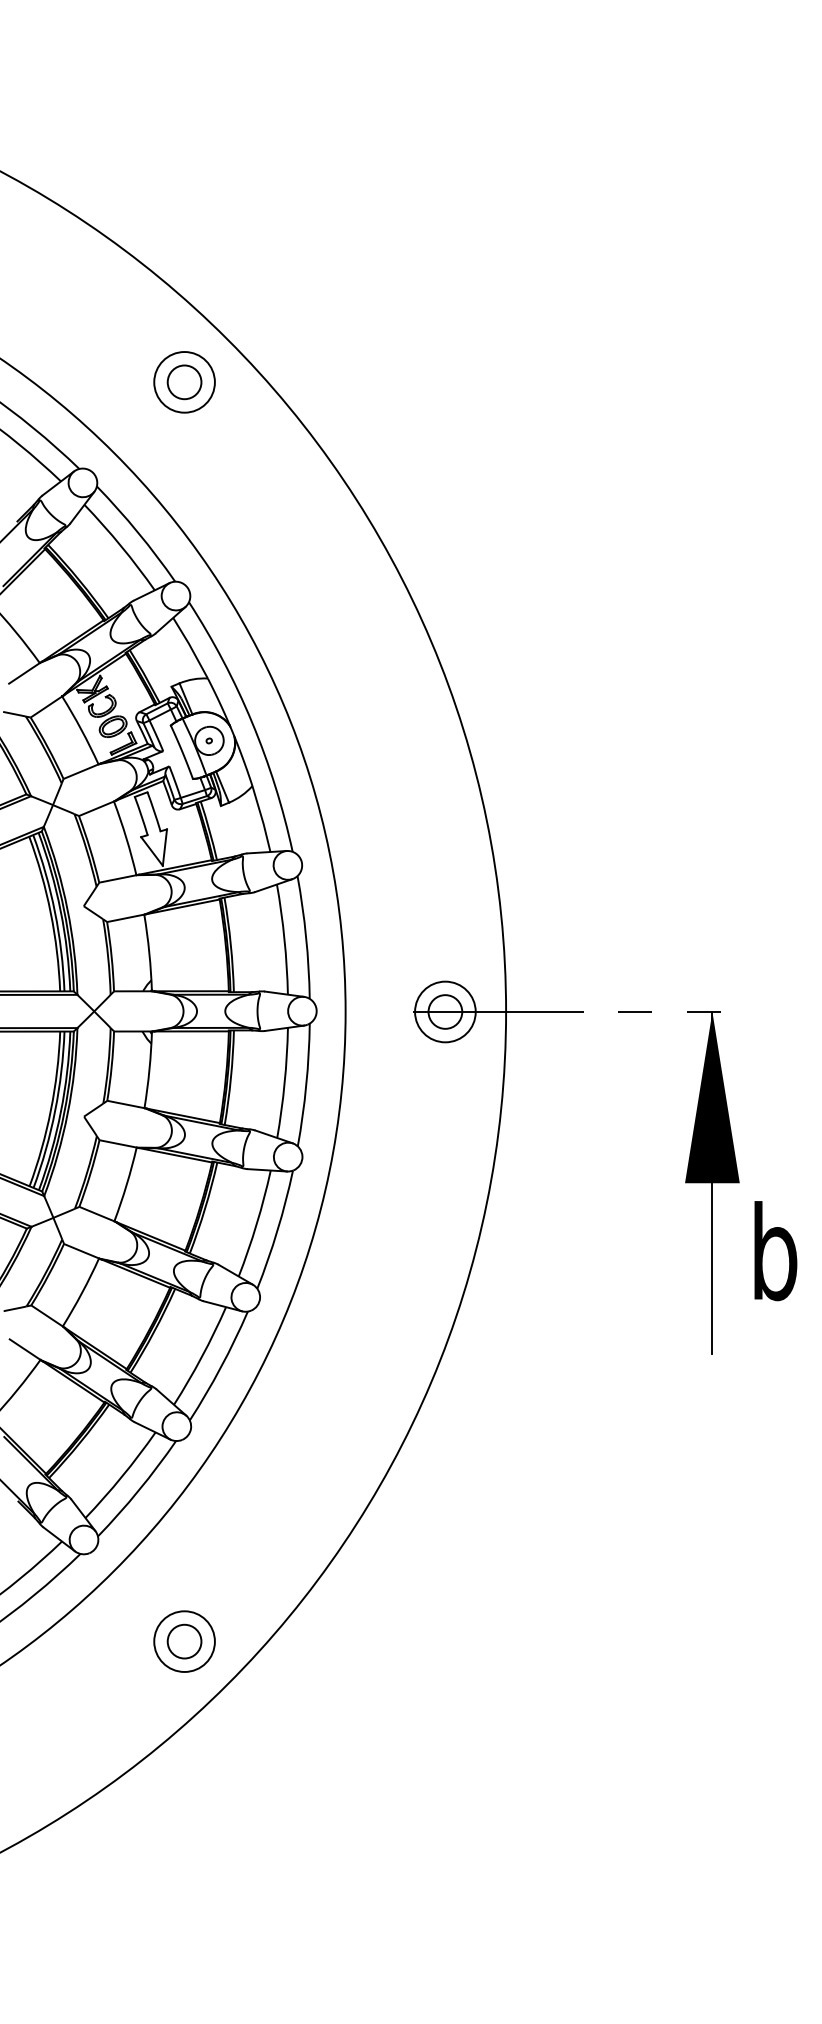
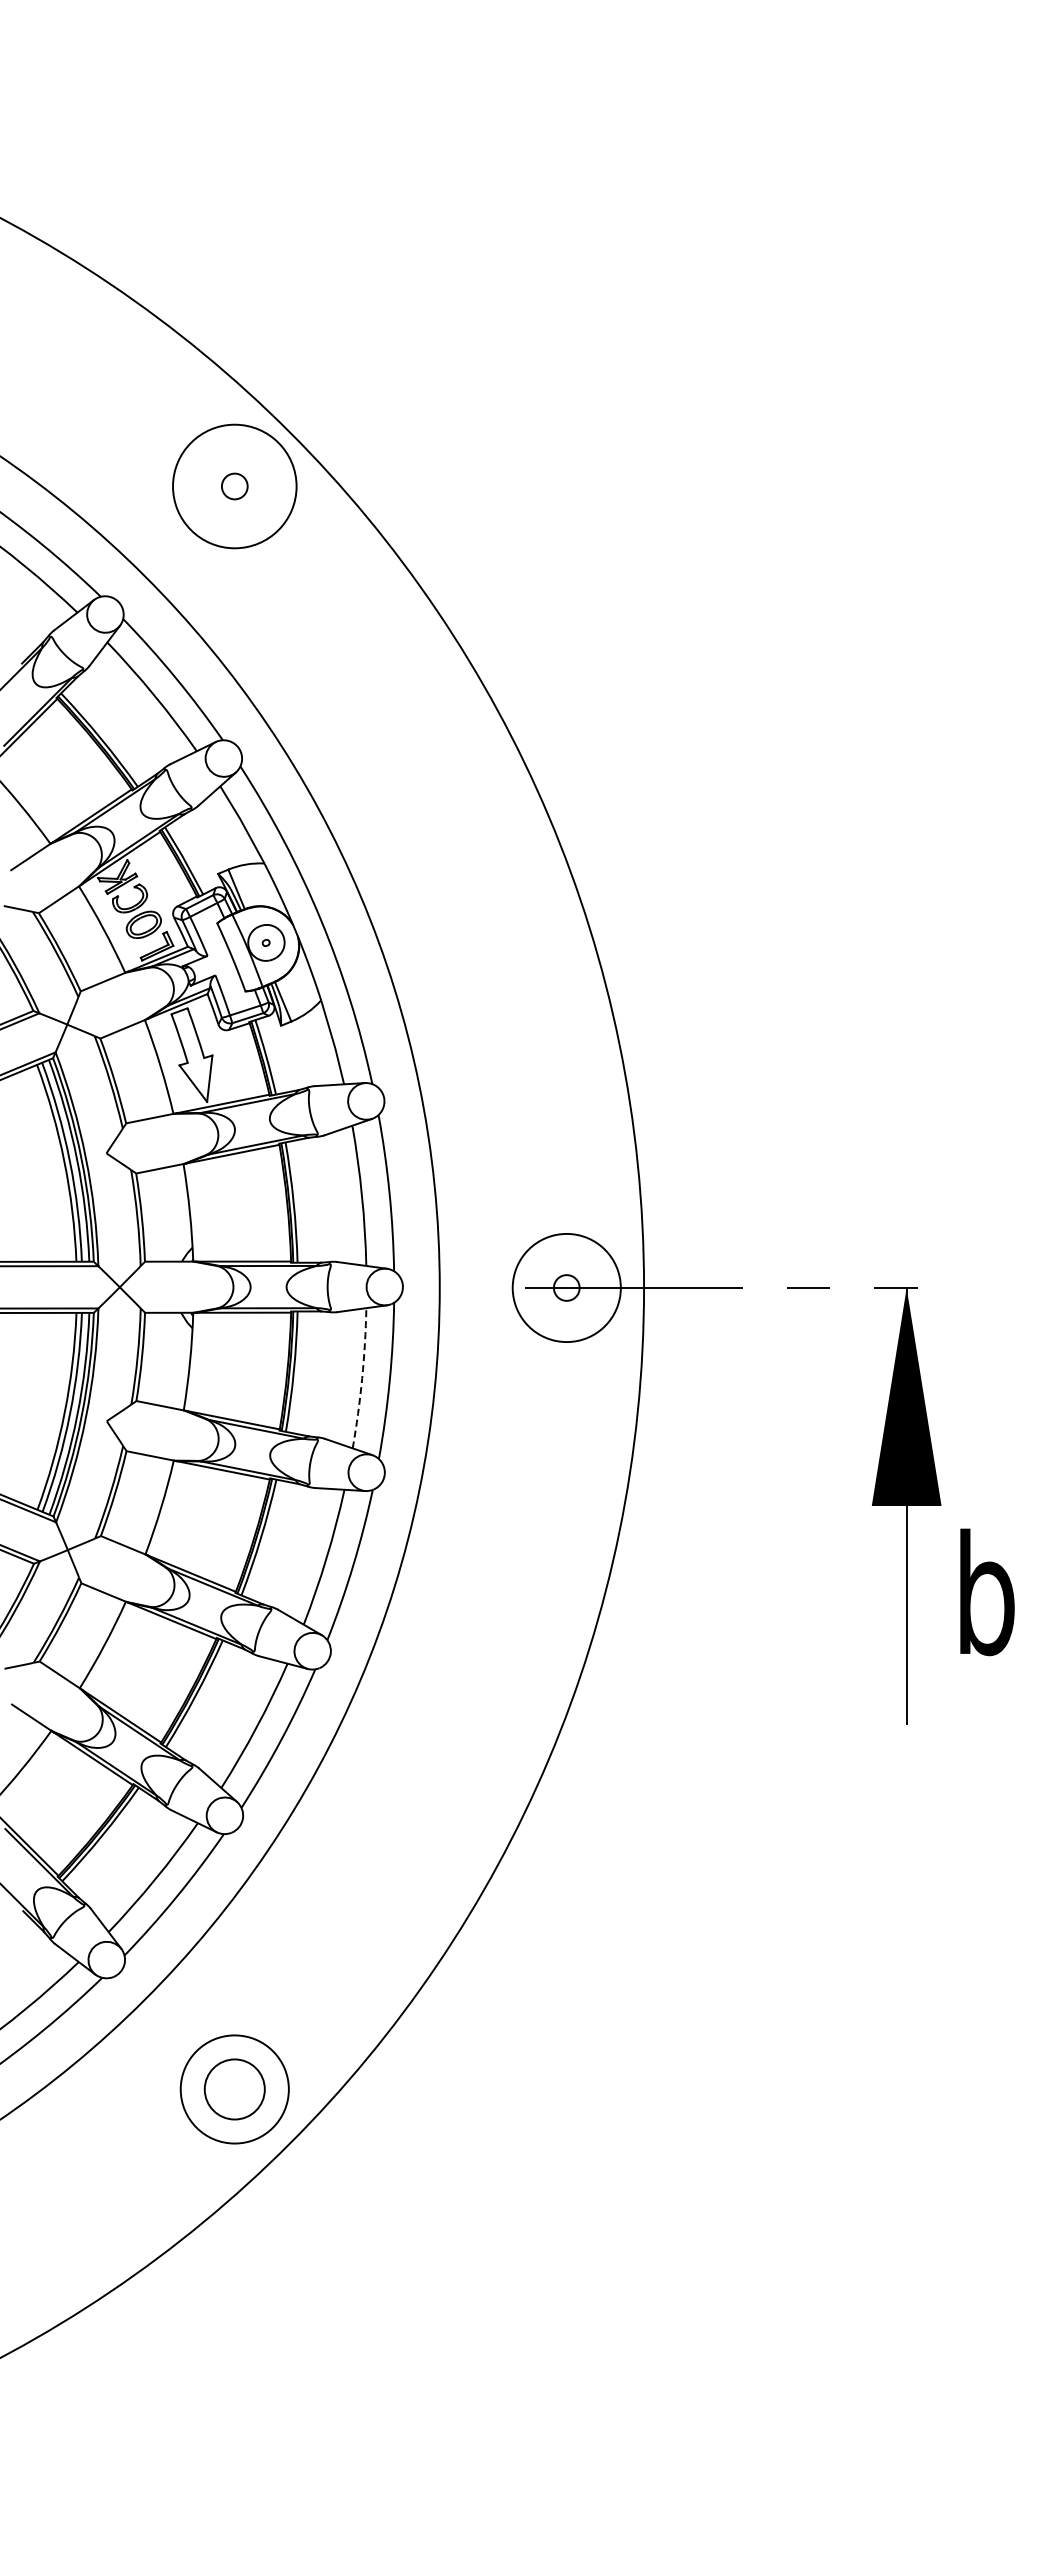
circle: (184, 382) -> (234, 486), size x0.6
circle: (184, 382) -> (234, 486), size x1.6
circle: (445, 1011) -> (566, 1287), size x0.6
circle: (445, 1011) -> (566, 1287), size x1.4
arc: (284, 1083) -> (362, 1378), solid -> dashed
circle: (184, 1641) -> (234, 2089), size x1.4
circle: (184, 1641) -> (234, 2089), size x1.4

